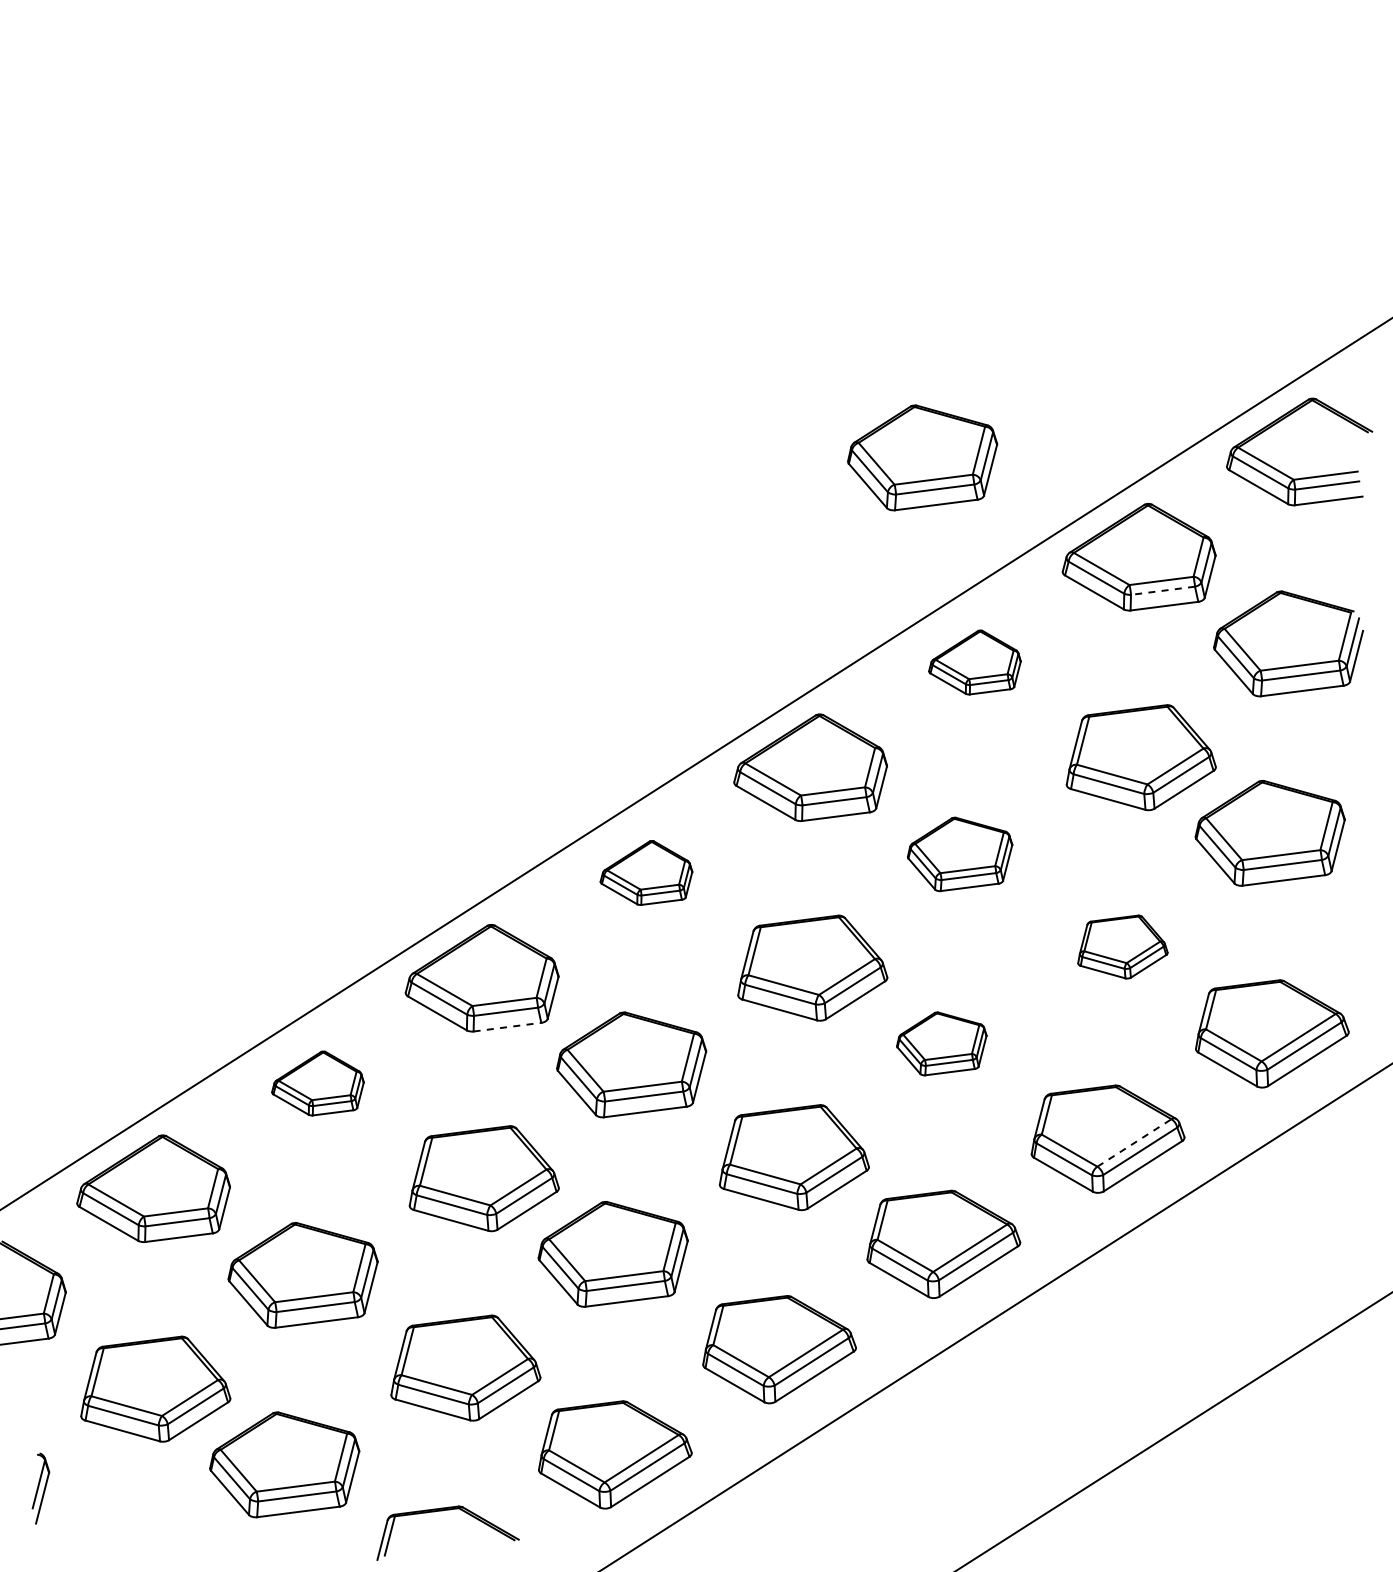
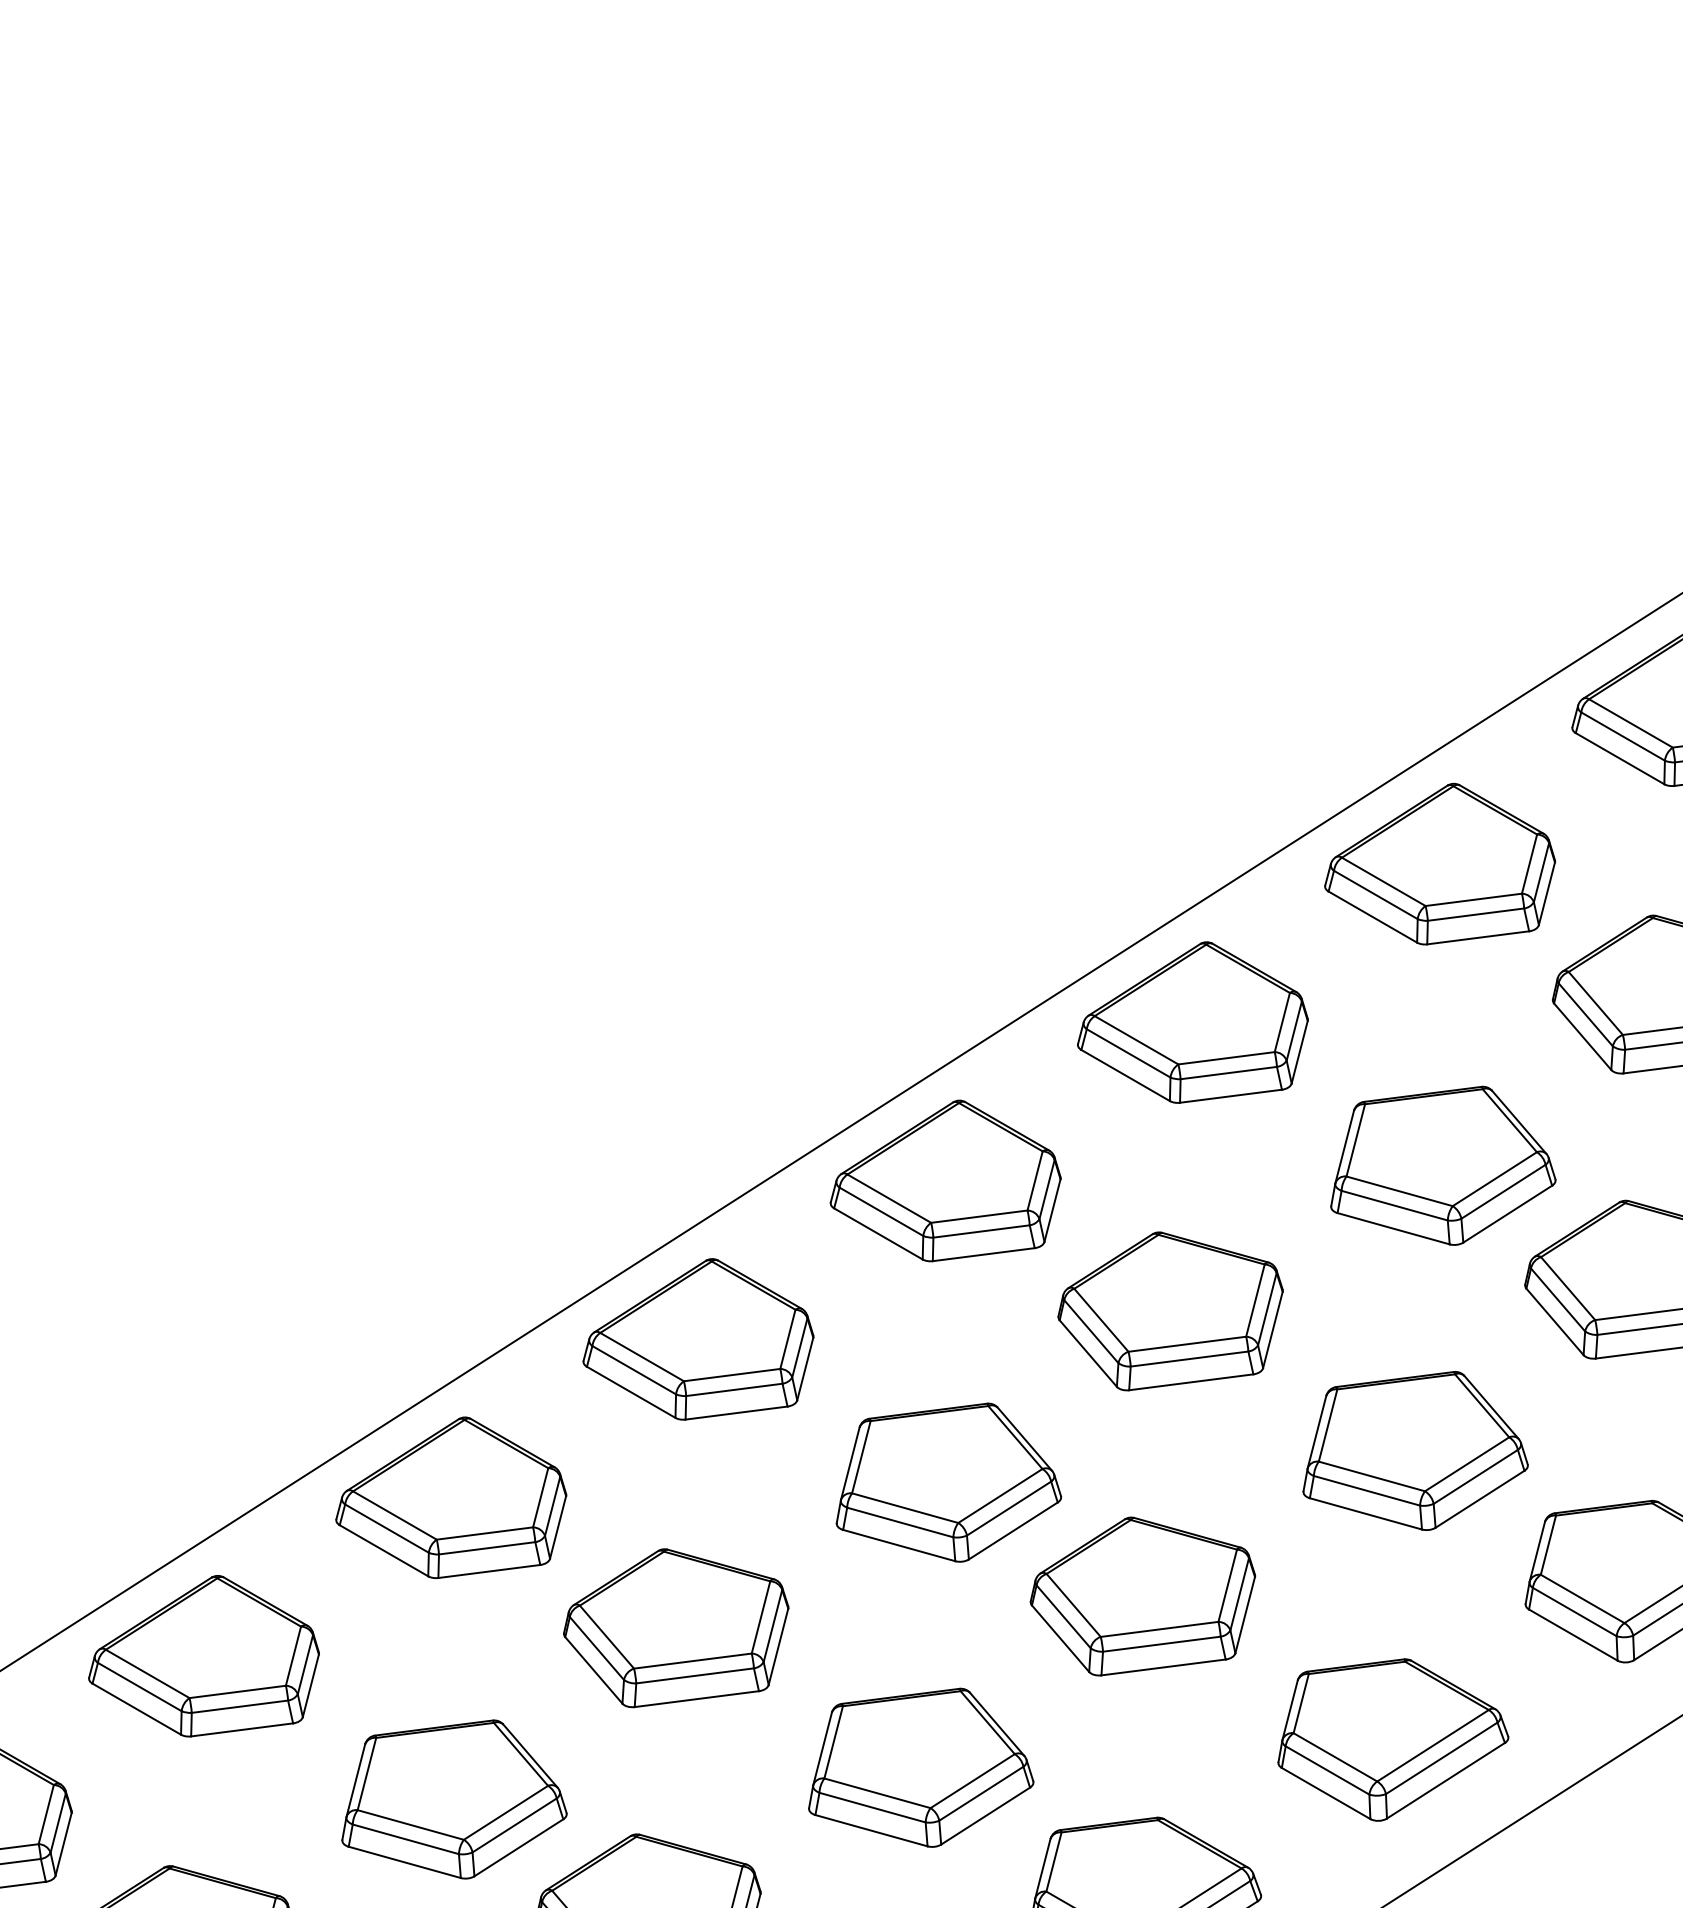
part: (922, 457) -> (1114, 714), removed
line: (1162, 590) -> (1475, 914), dashed -> solid
part: (974, 662) -> (1192, 1022), size x1.67
part: (959, 854) -> (1169, 1311), size x1.43
part: (646, 872) -> (698, 1338), size x1.67
part: (1122, 946) -> (1415, 1450), size x1.67
line: (507, 1027) -> (489, 1571), dashed -> solid
part: (941, 1043) -> (1142, 1596), size x1.67
part: (317, 1083) -> (203, 1656), size x1.67
line: (1134, 1142) -> (1433, 1745), dashed -> solid

